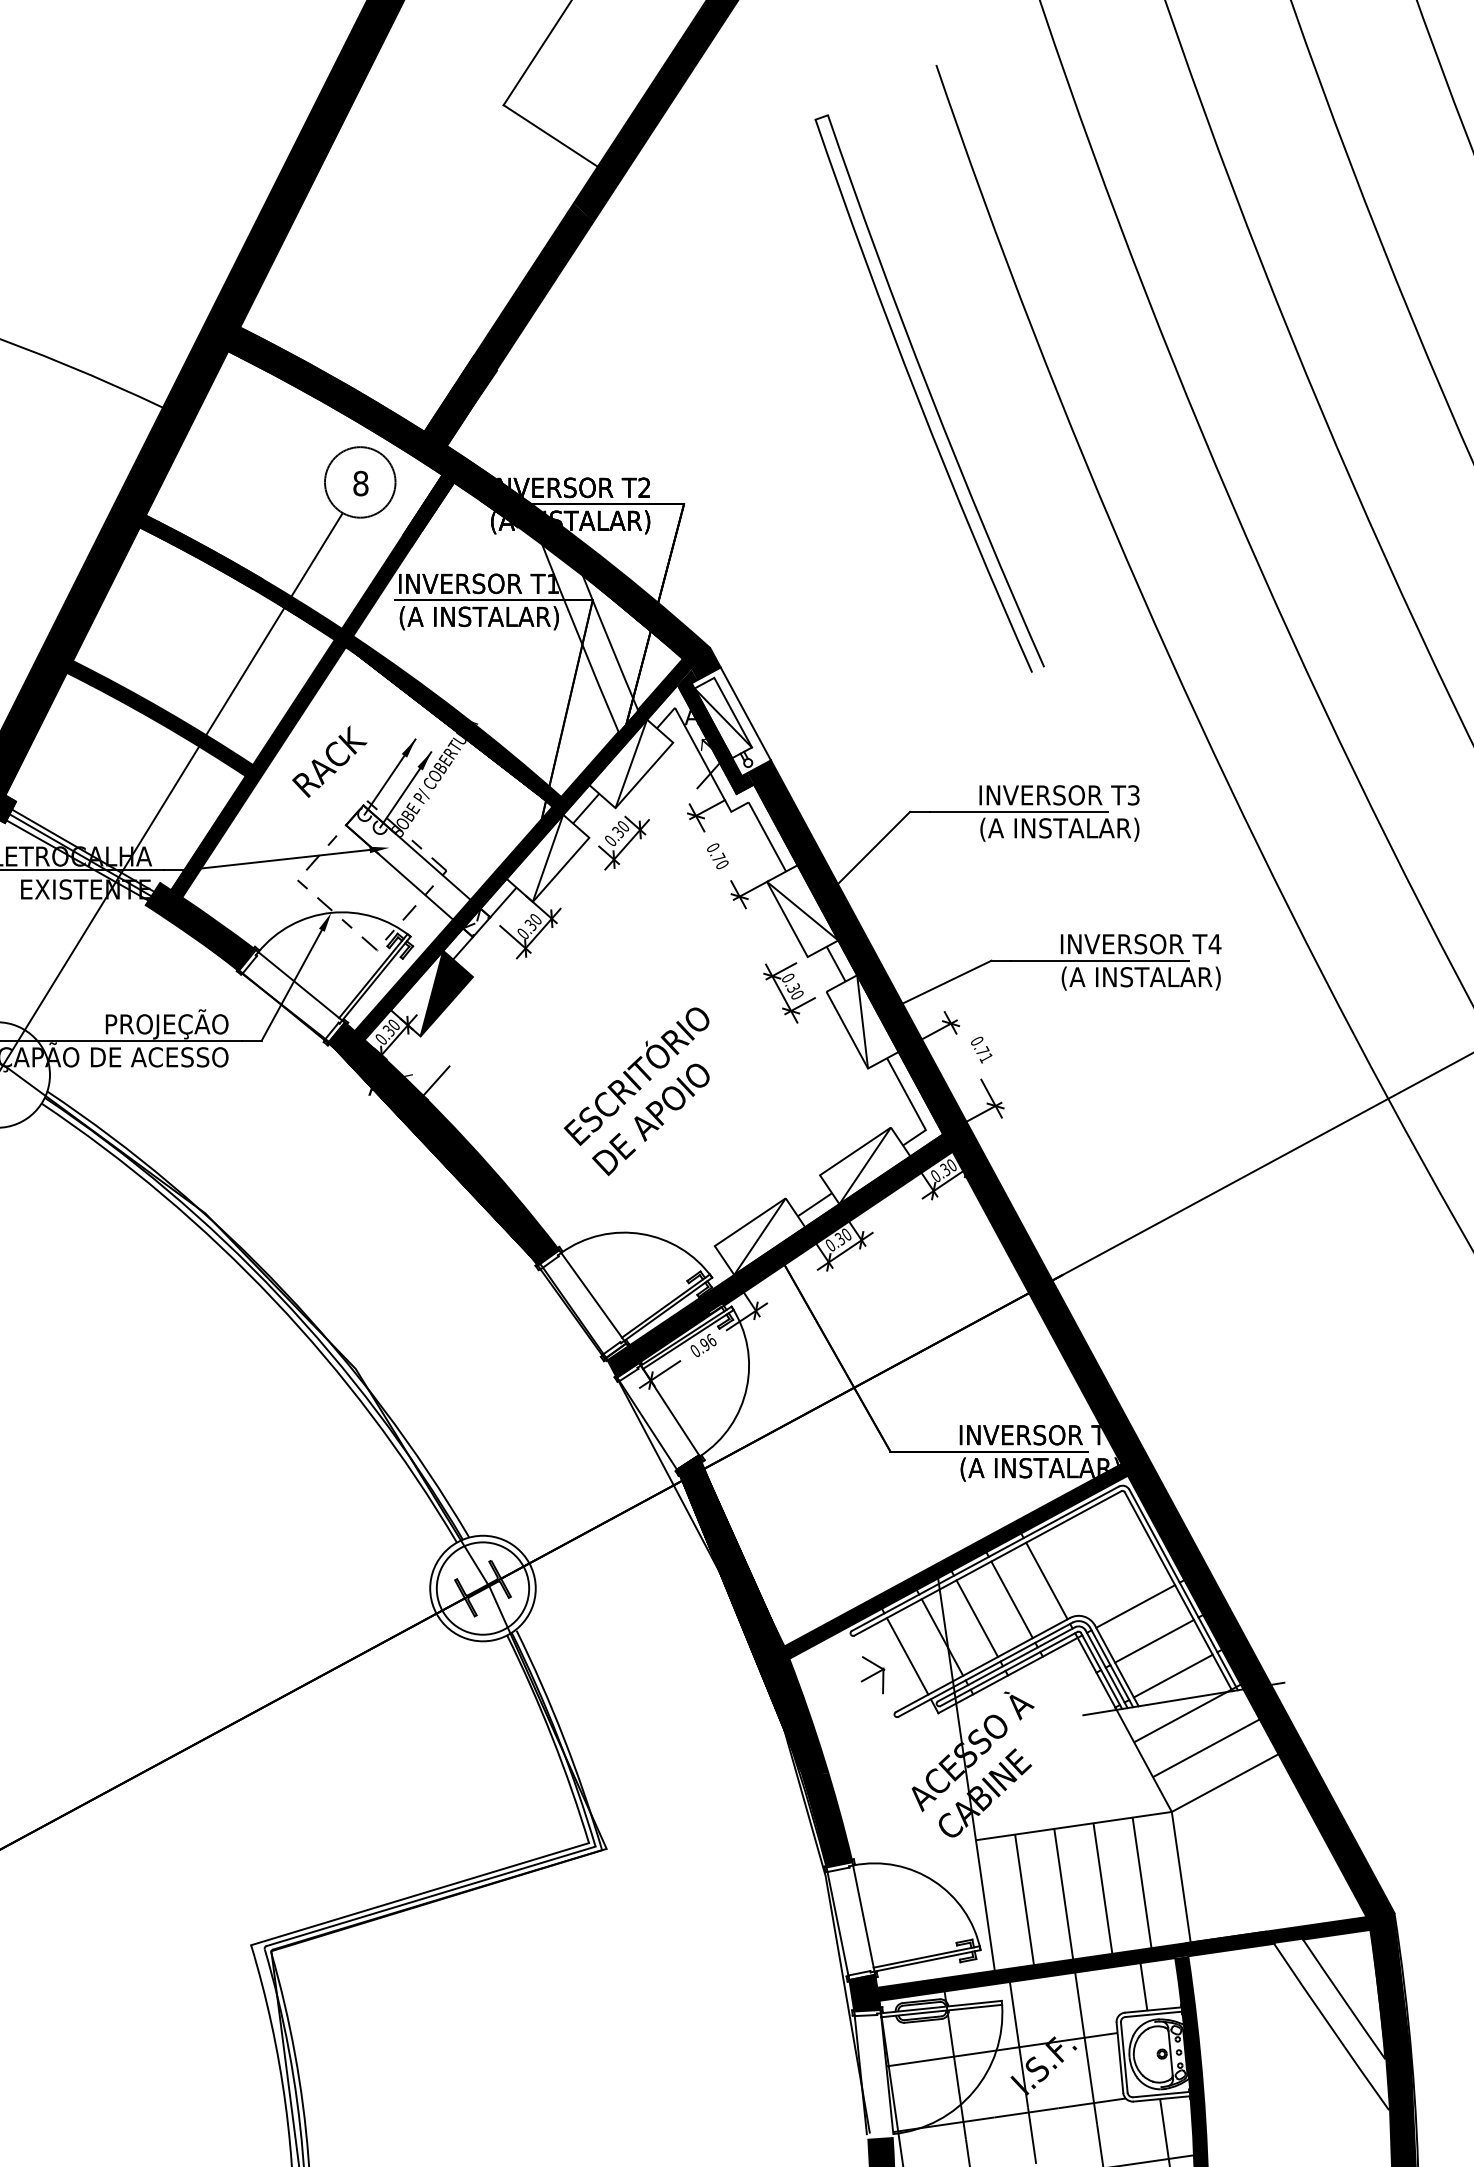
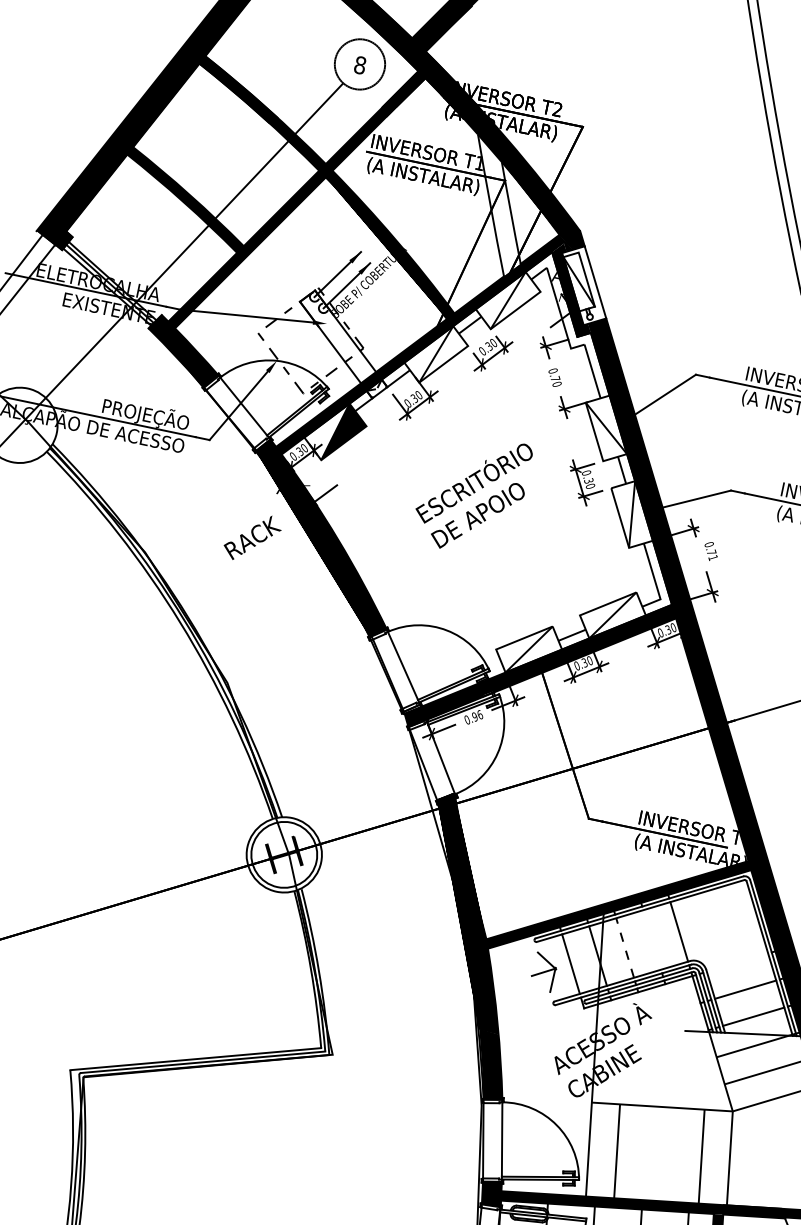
text: (329, 761) -> (252, 537), moved
text: (636, 1091) -> (471, 493), moved
line: (1011, 1599) -> (651, 939), removed
line: (1135, 1606) -> (737, 962), removed
line: (977, 1618) -> (625, 947), solid -> dashed
part: (872, 1675) -> (543, 972), size x1.4
line: (1102, 1888) -> (673, 1154), removed
line: (1063, 1893) -> (645, 1152), removed

